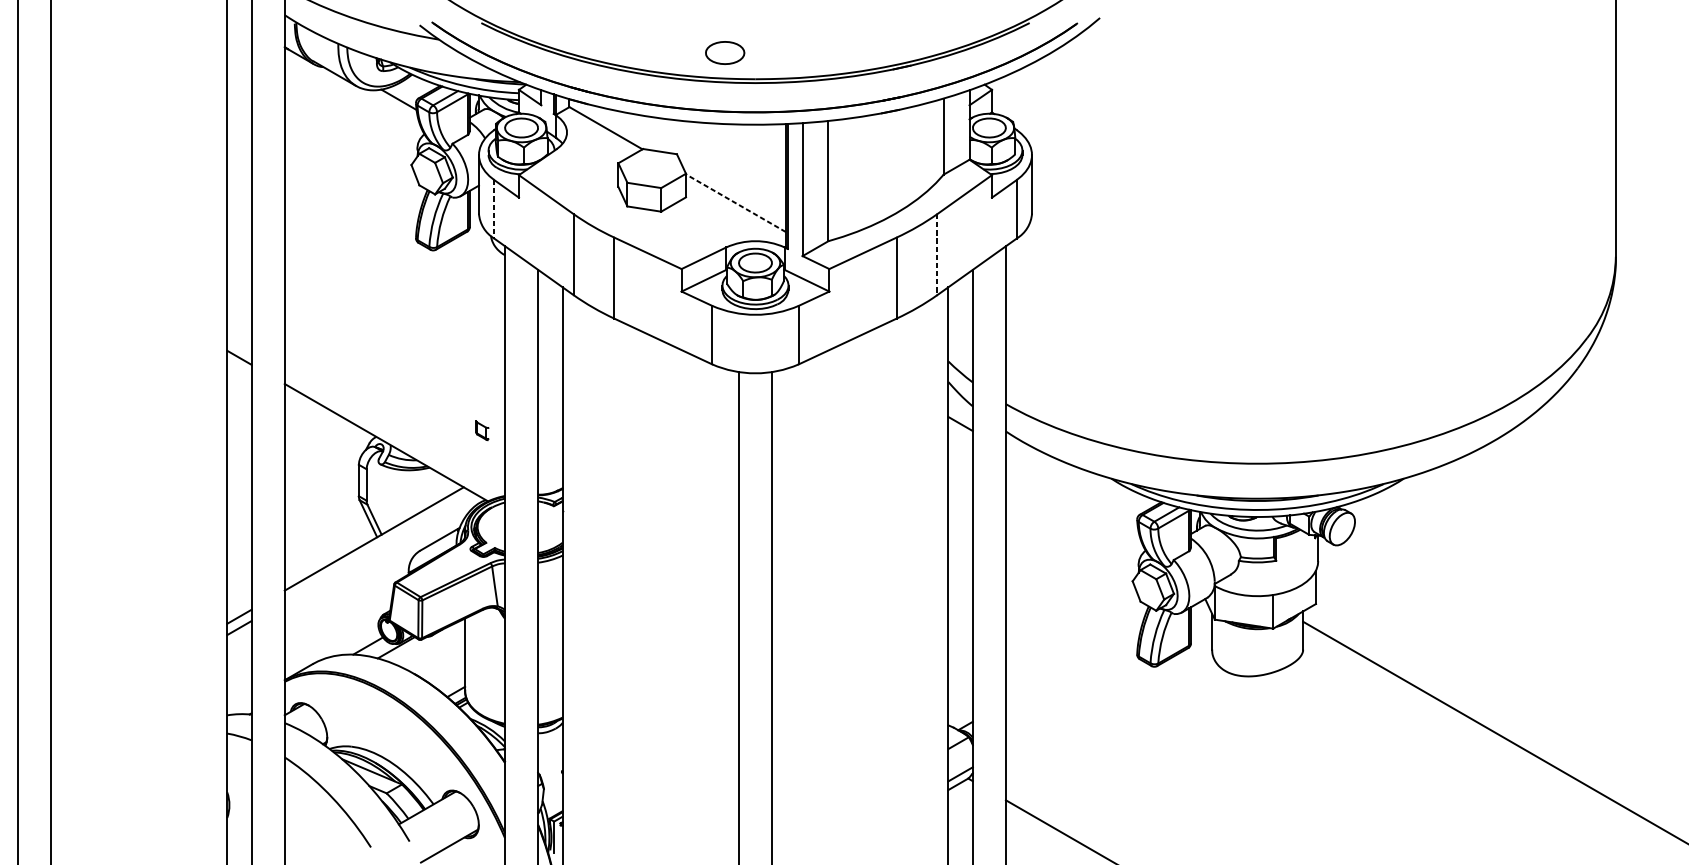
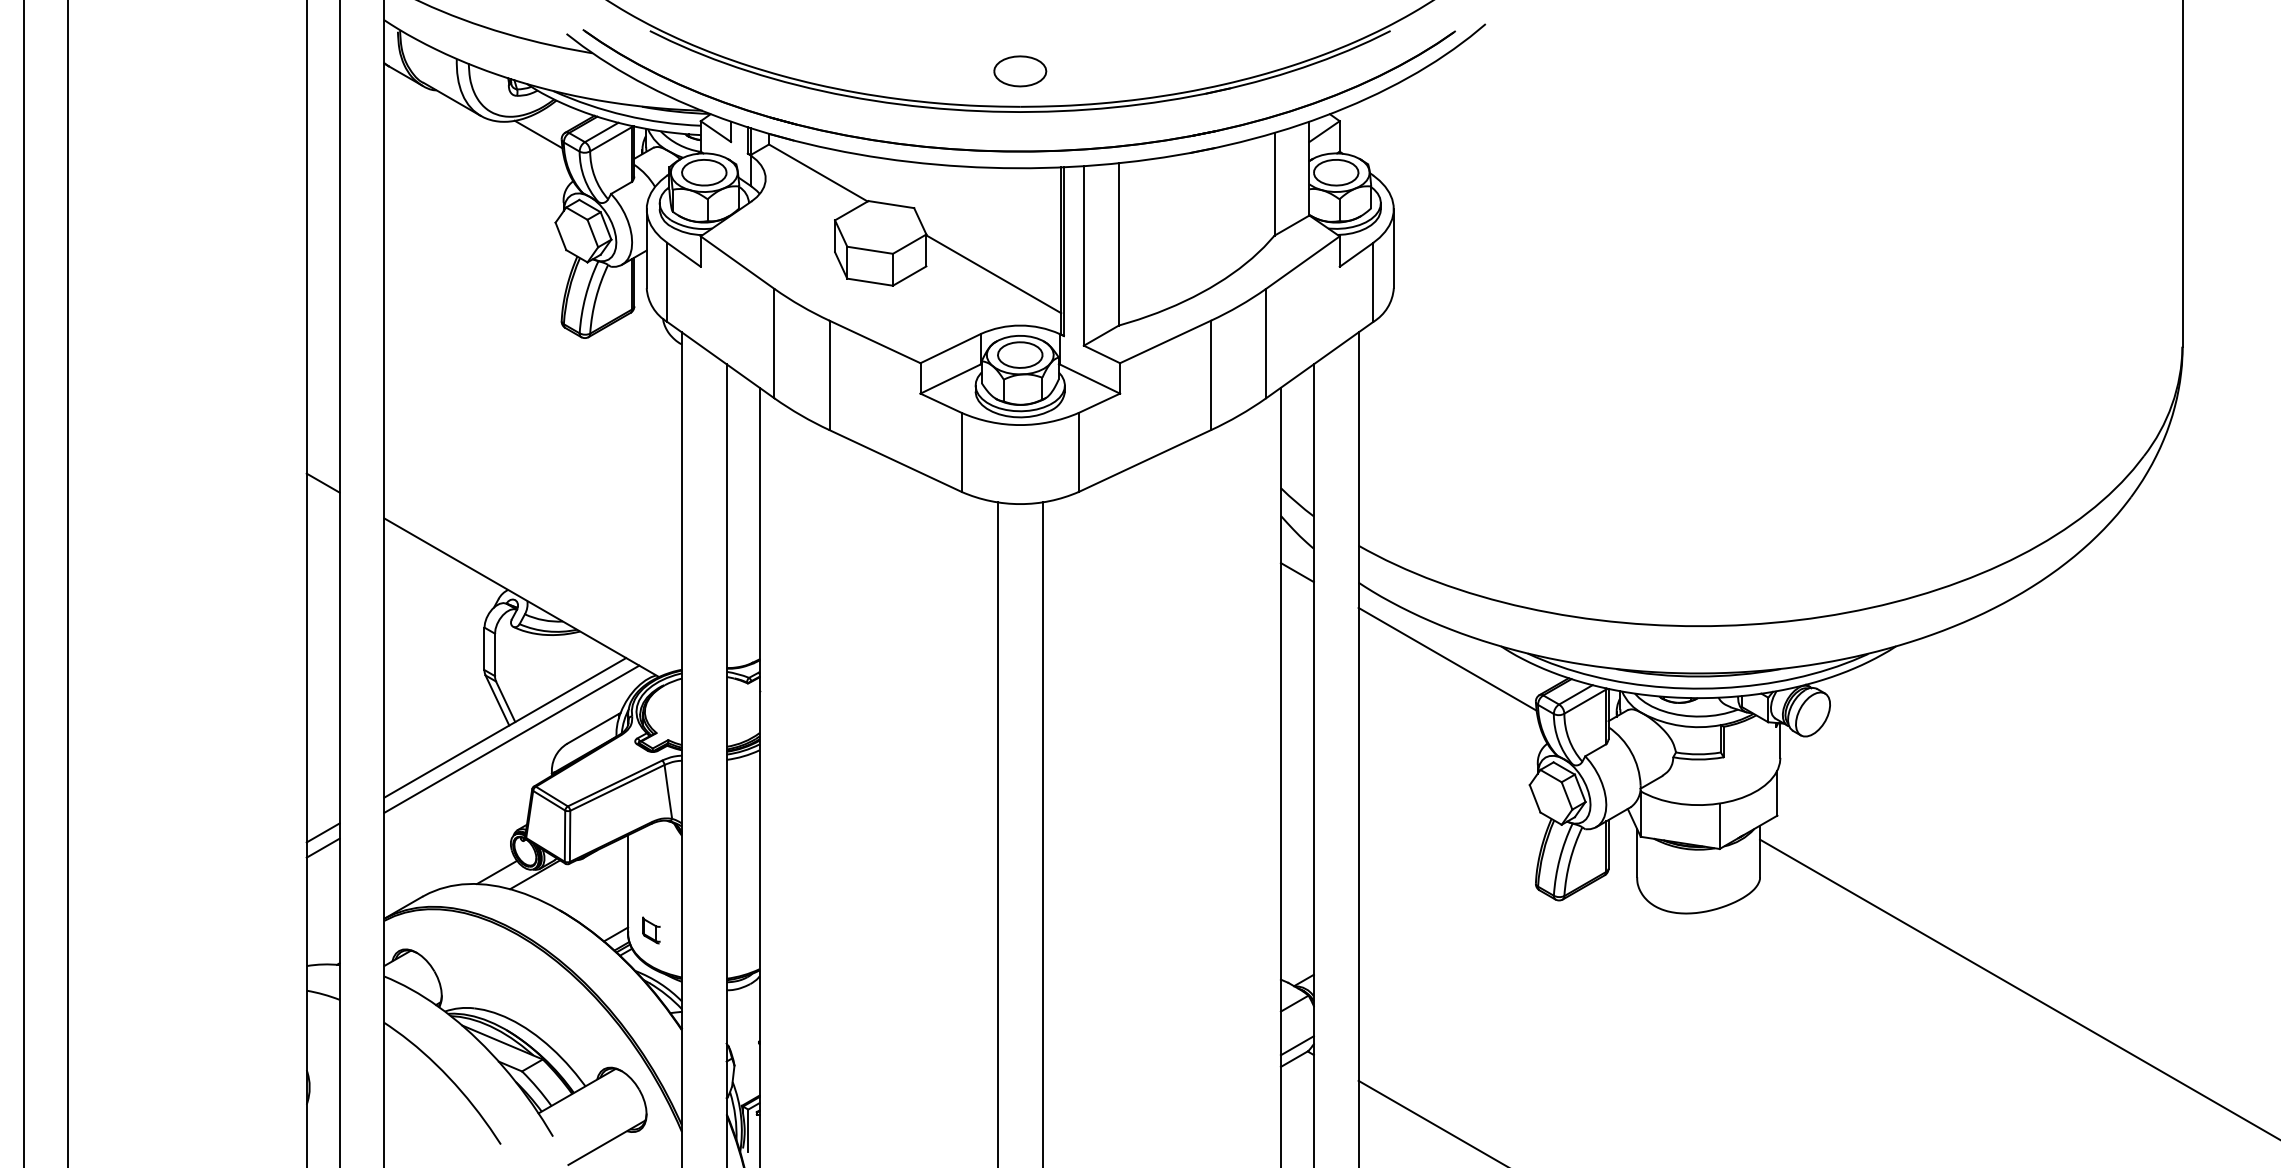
part: (725, 53) -> (1020, 71), moved
line: (735, 203) -> (993, 274), dashed -> solid
line: (494, 209) -> (667, 282), dashed -> solid
line: (937, 254) -> (1266, 343), dashed -> solid
part: (482, 430) -> (651, 930), moved
line: (1071, 487) -> (1447, 658), added
line: (378, 546) -> (511, 738), added

